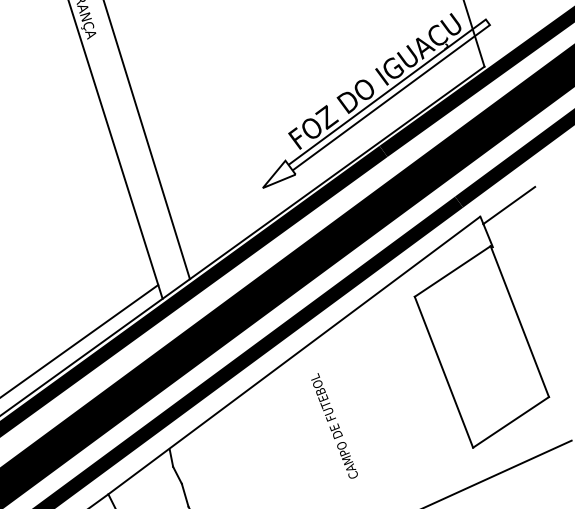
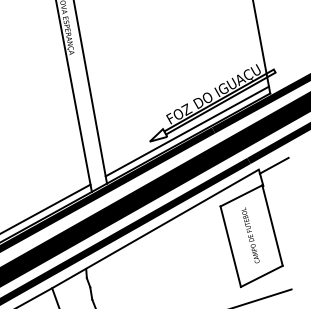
line: (331, 159) -> (186, 131), added
text: (334, 426) -> (250, 235), moved

